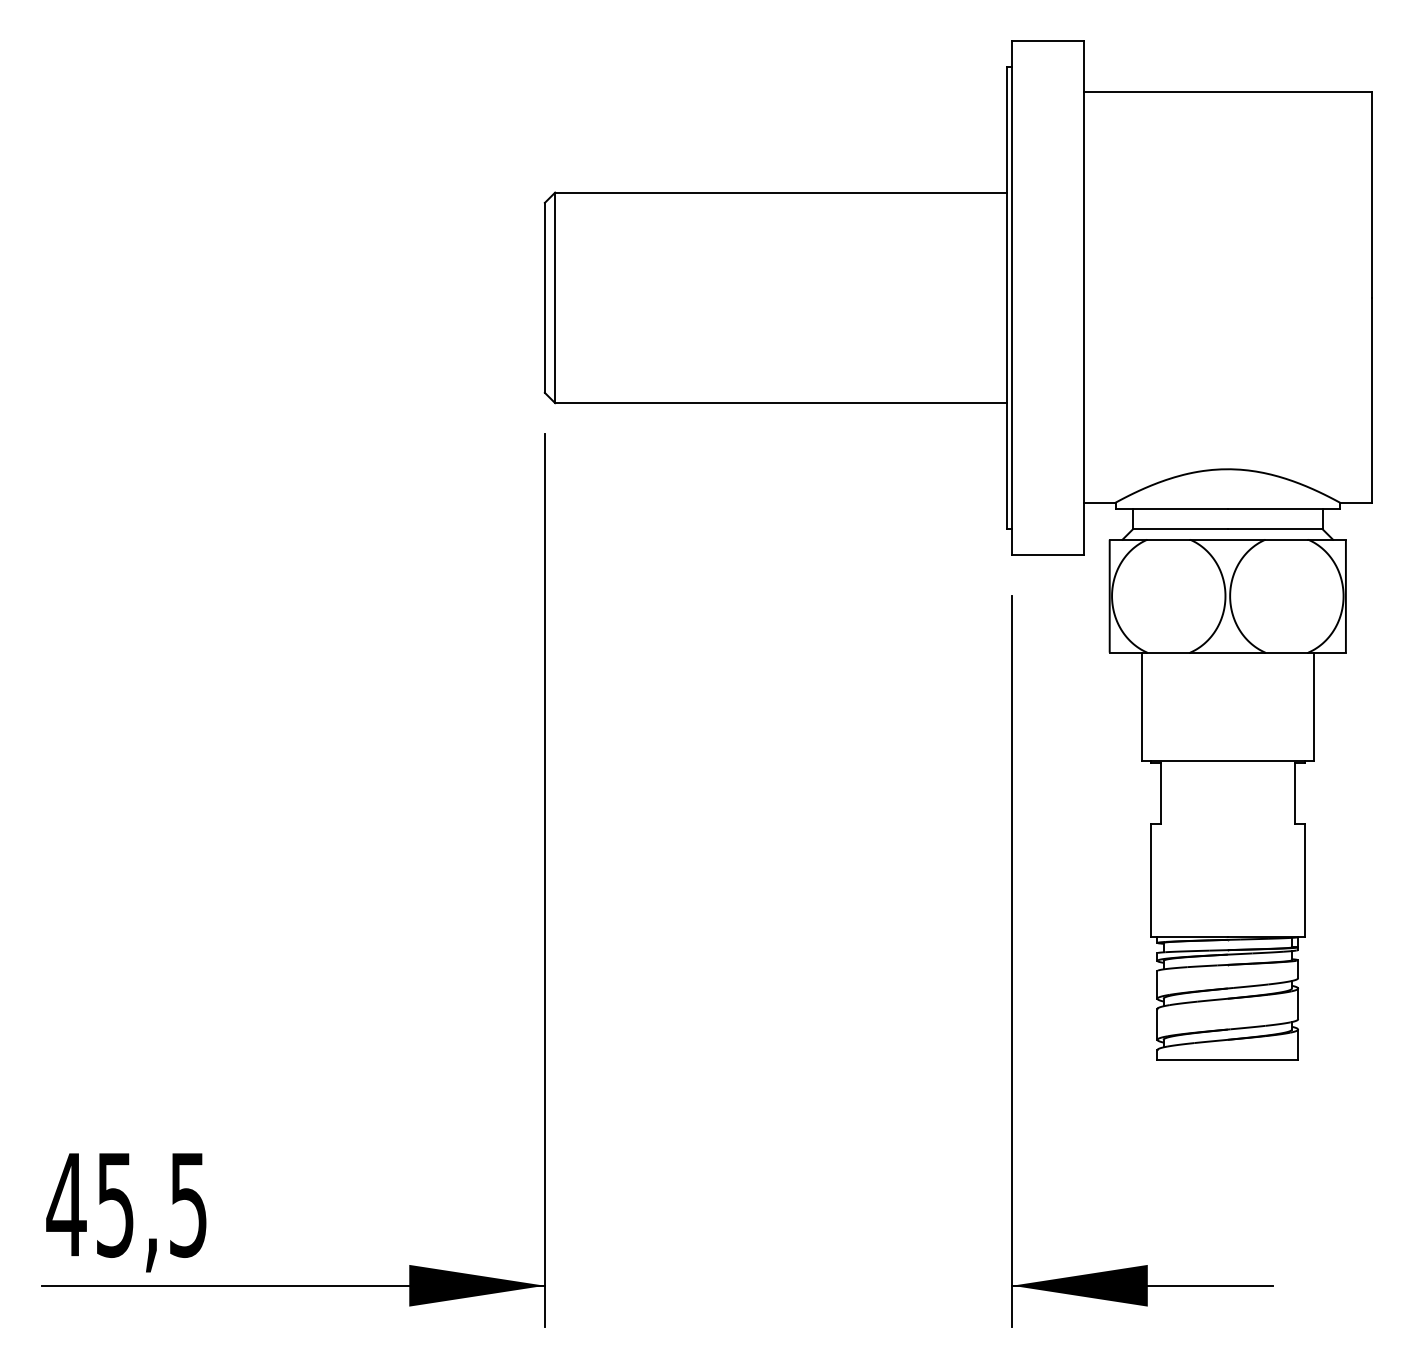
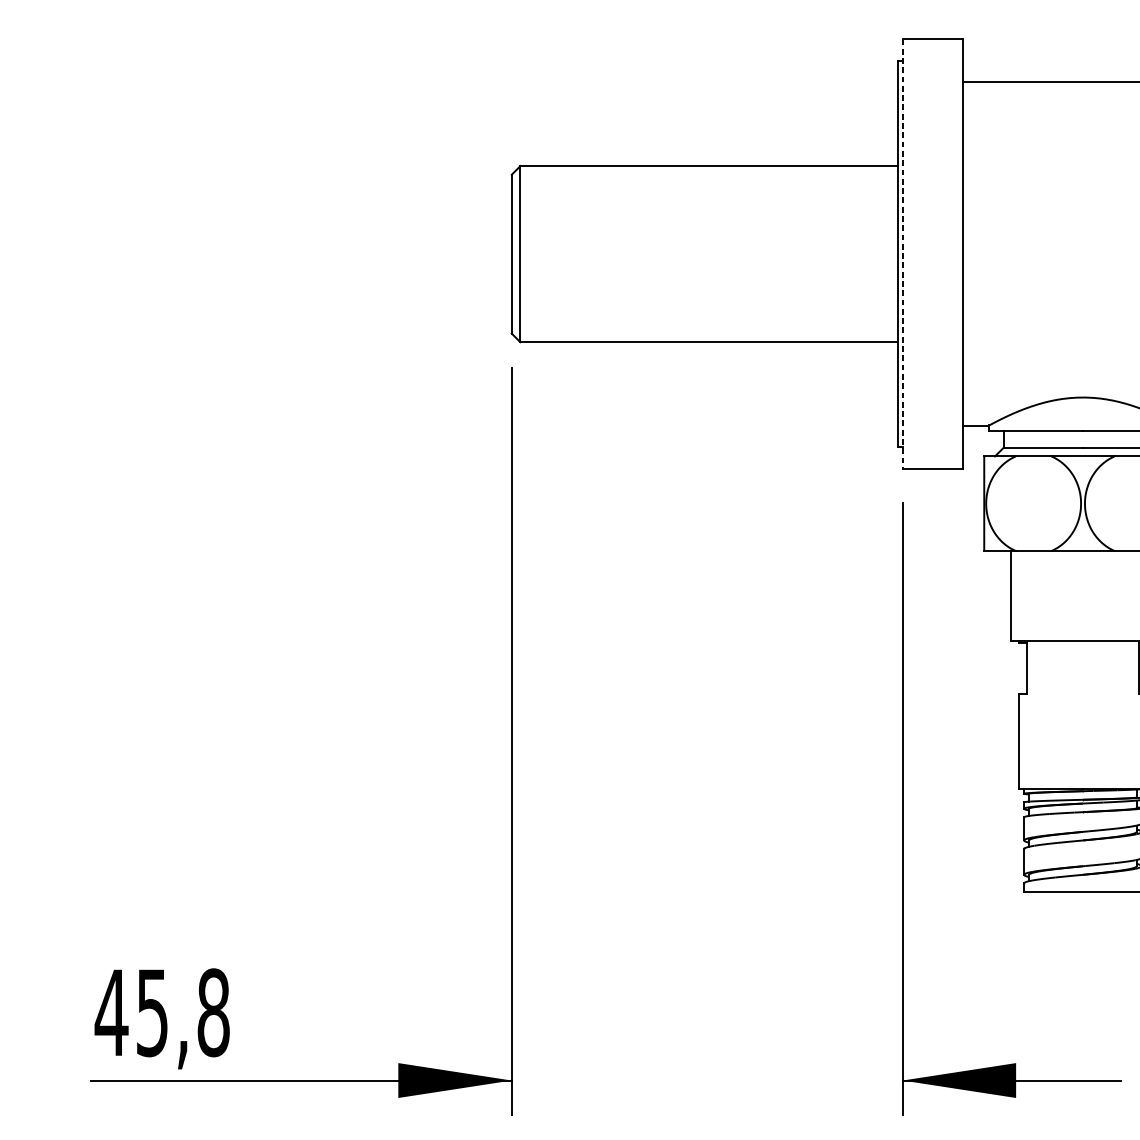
line: (1012, 297) -> (902, 253), solid -> dashed
text: (188, 1204) -> (213, 1012), 45,5 -> 45,8

